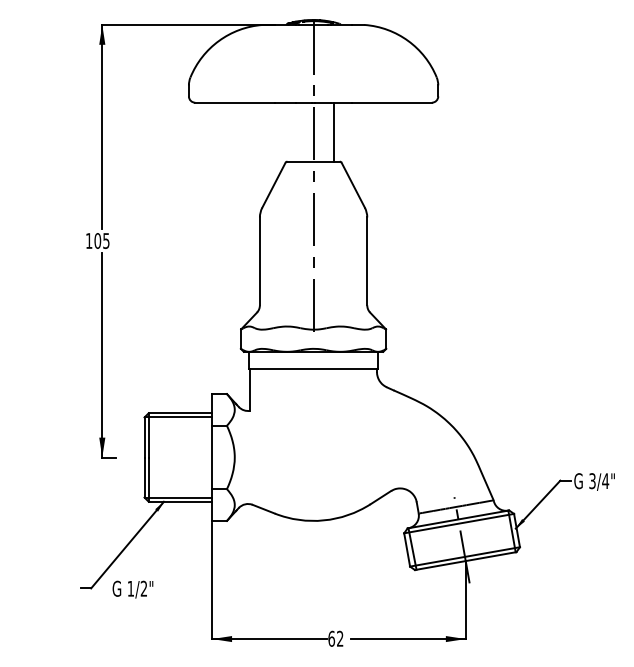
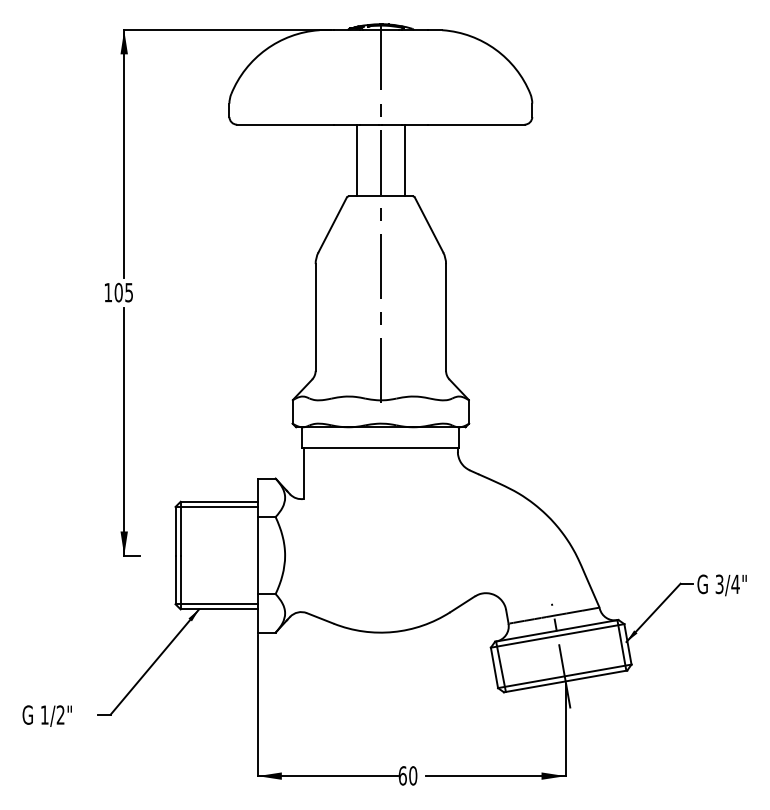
line: (293, 131) -> (356, 159), added
text: (132, 589) -> (46, 715), moved
text: (339, 638) -> (412, 775), 62 -> 60

